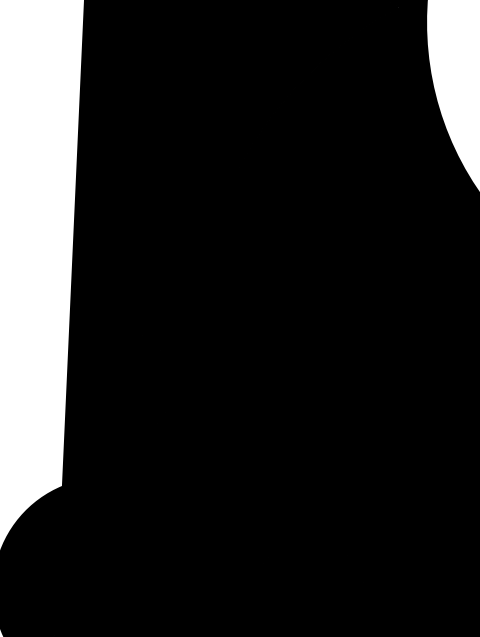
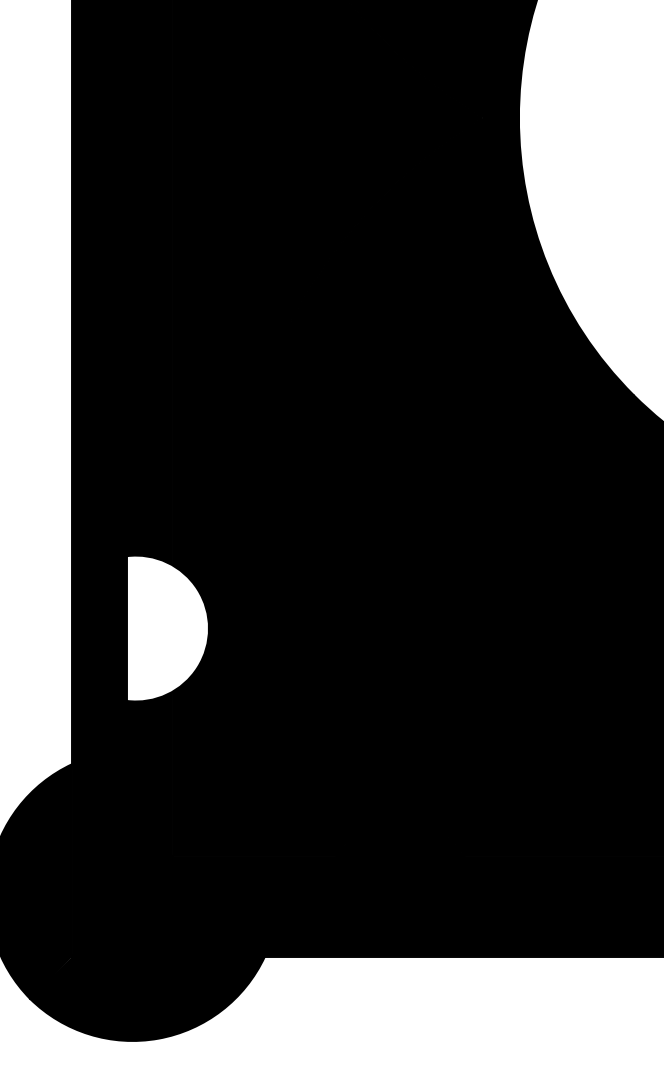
fill: (140, 386) -> (167, 628), removed

